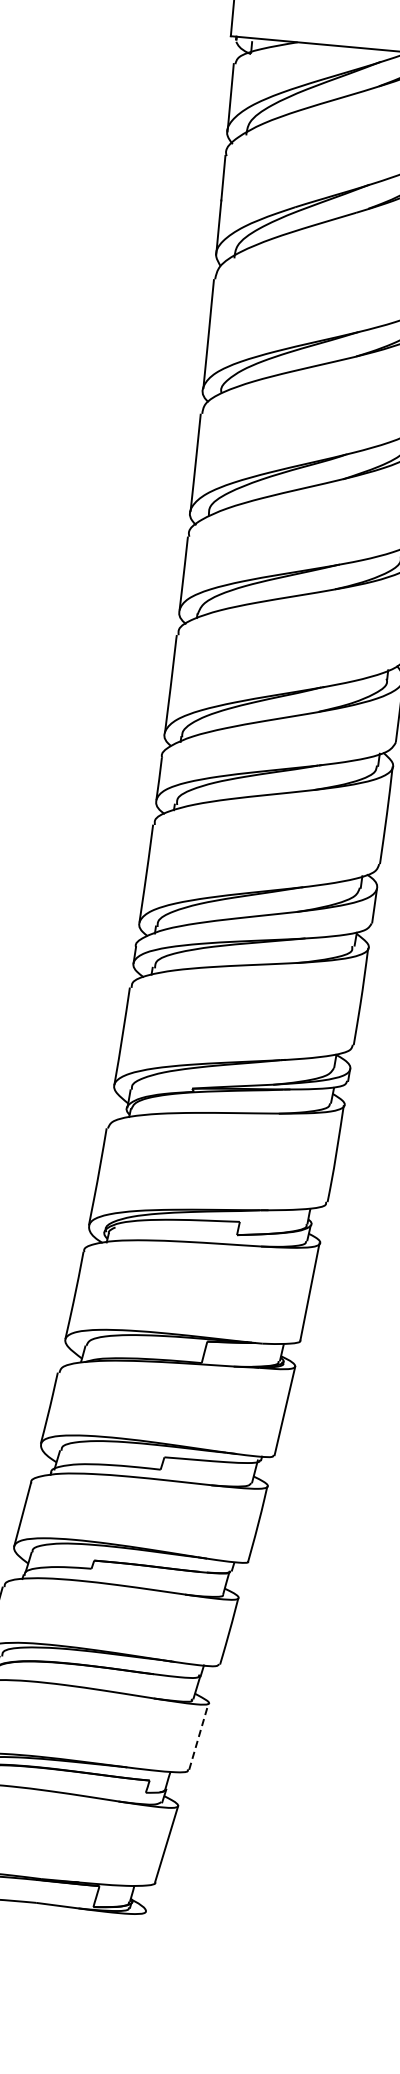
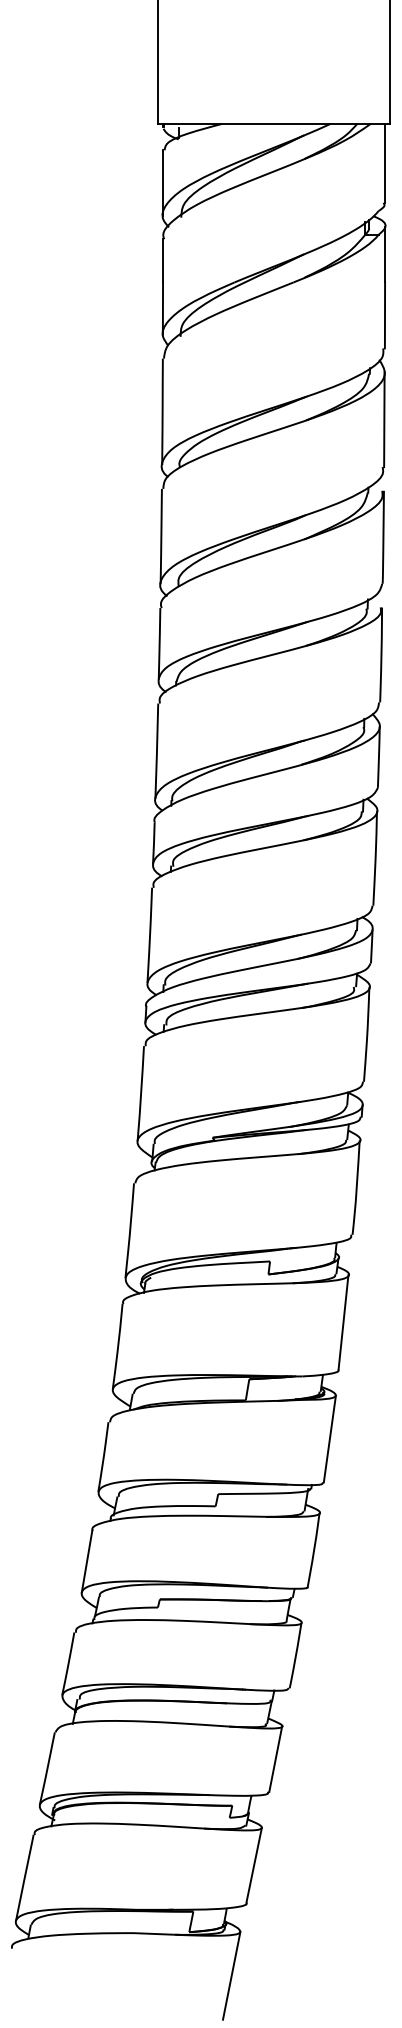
line: (198, 1735) -> (275, 1758), dashed -> solid
line: (132, 1955) -> (231, 1975), added

